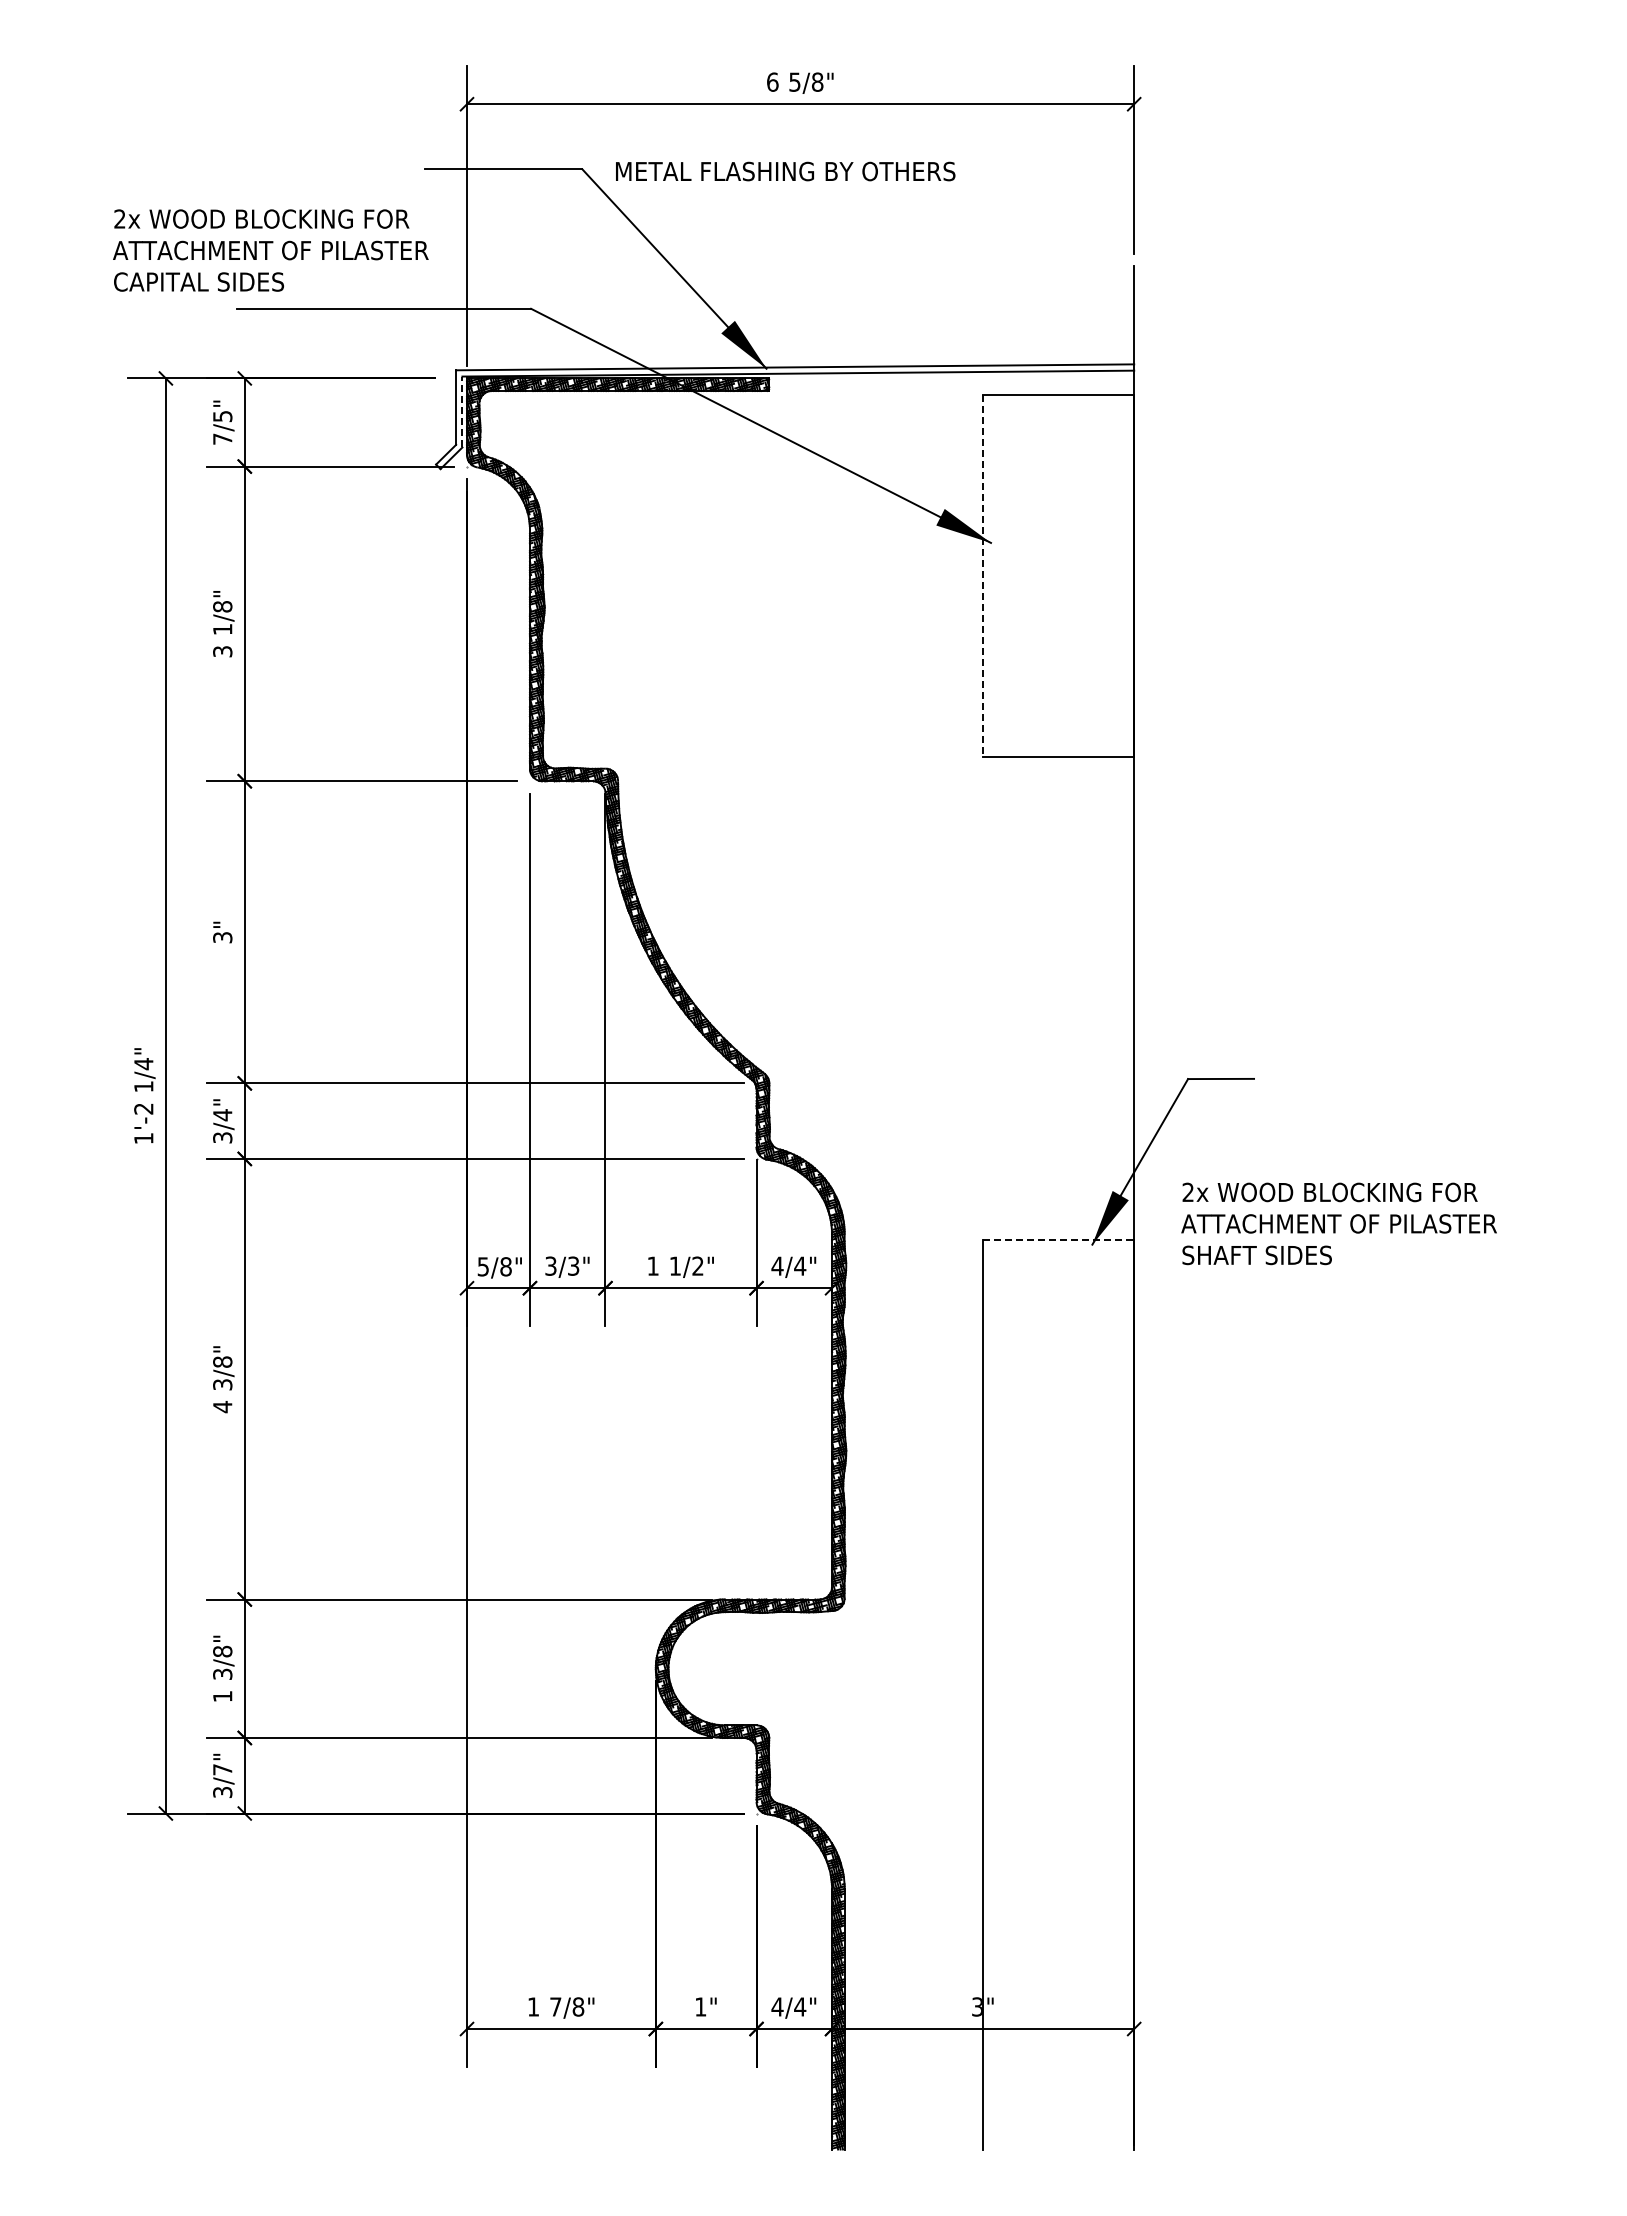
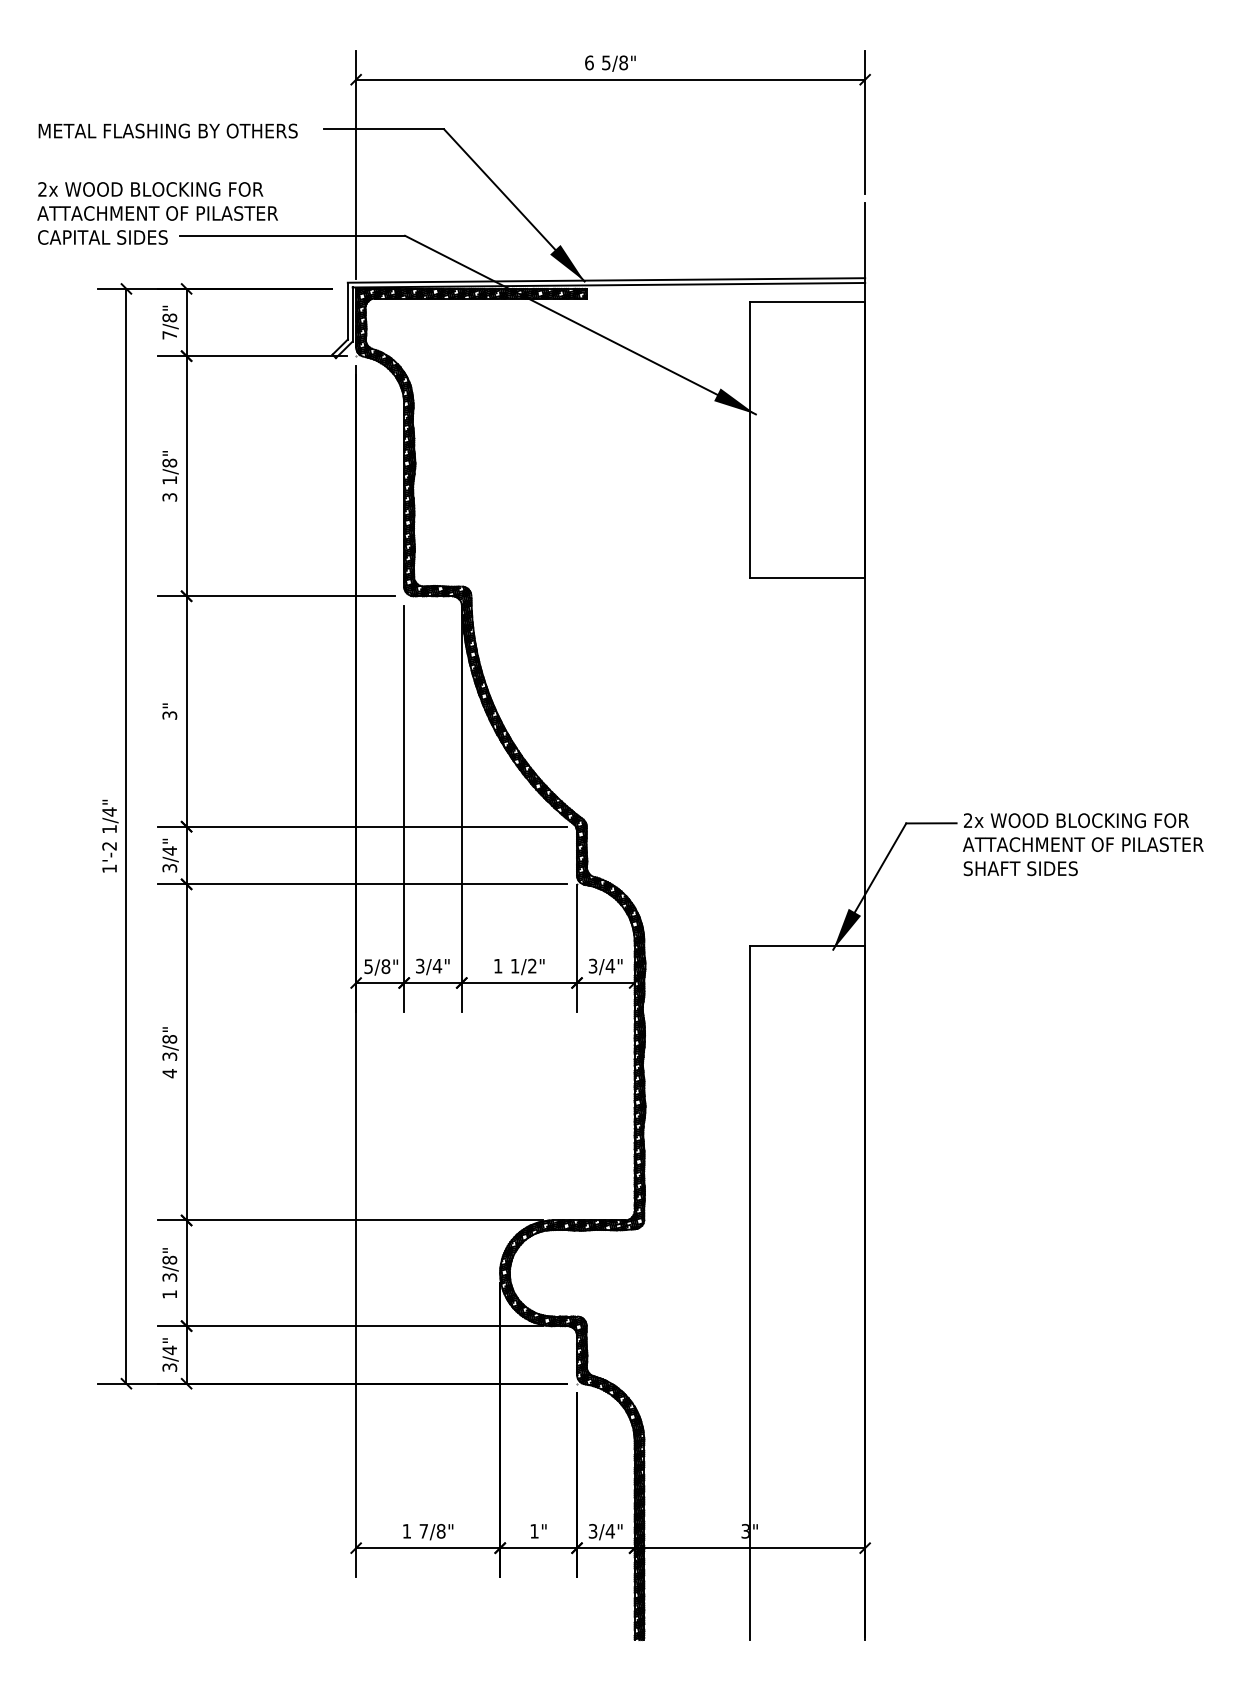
text: (785, 171) -> (168, 131), moved
text: (270, 250) -> (157, 213), moved
line: (462, 411) -> (352, 314), dashed -> solid
text: (222, 416) -> (169, 317), 7/5" -> 7/8"
line: (983, 576) -> (750, 440), dashed -> solid
text: (1338, 1223) -> (1082, 844), moved
line: (1058, 1239) -> (807, 945), dashed -> solid
text: (573, 1265) -> (437, 965), 3/3" -> 3/4"
text: (777, 1265) -> (593, 965), 4/4" -> 3/4"
text: (222, 1769) -> (169, 1350), 3/7" -> 3/4"
text: (777, 2006) -> (593, 1530), 4/4" -> 3/4"

